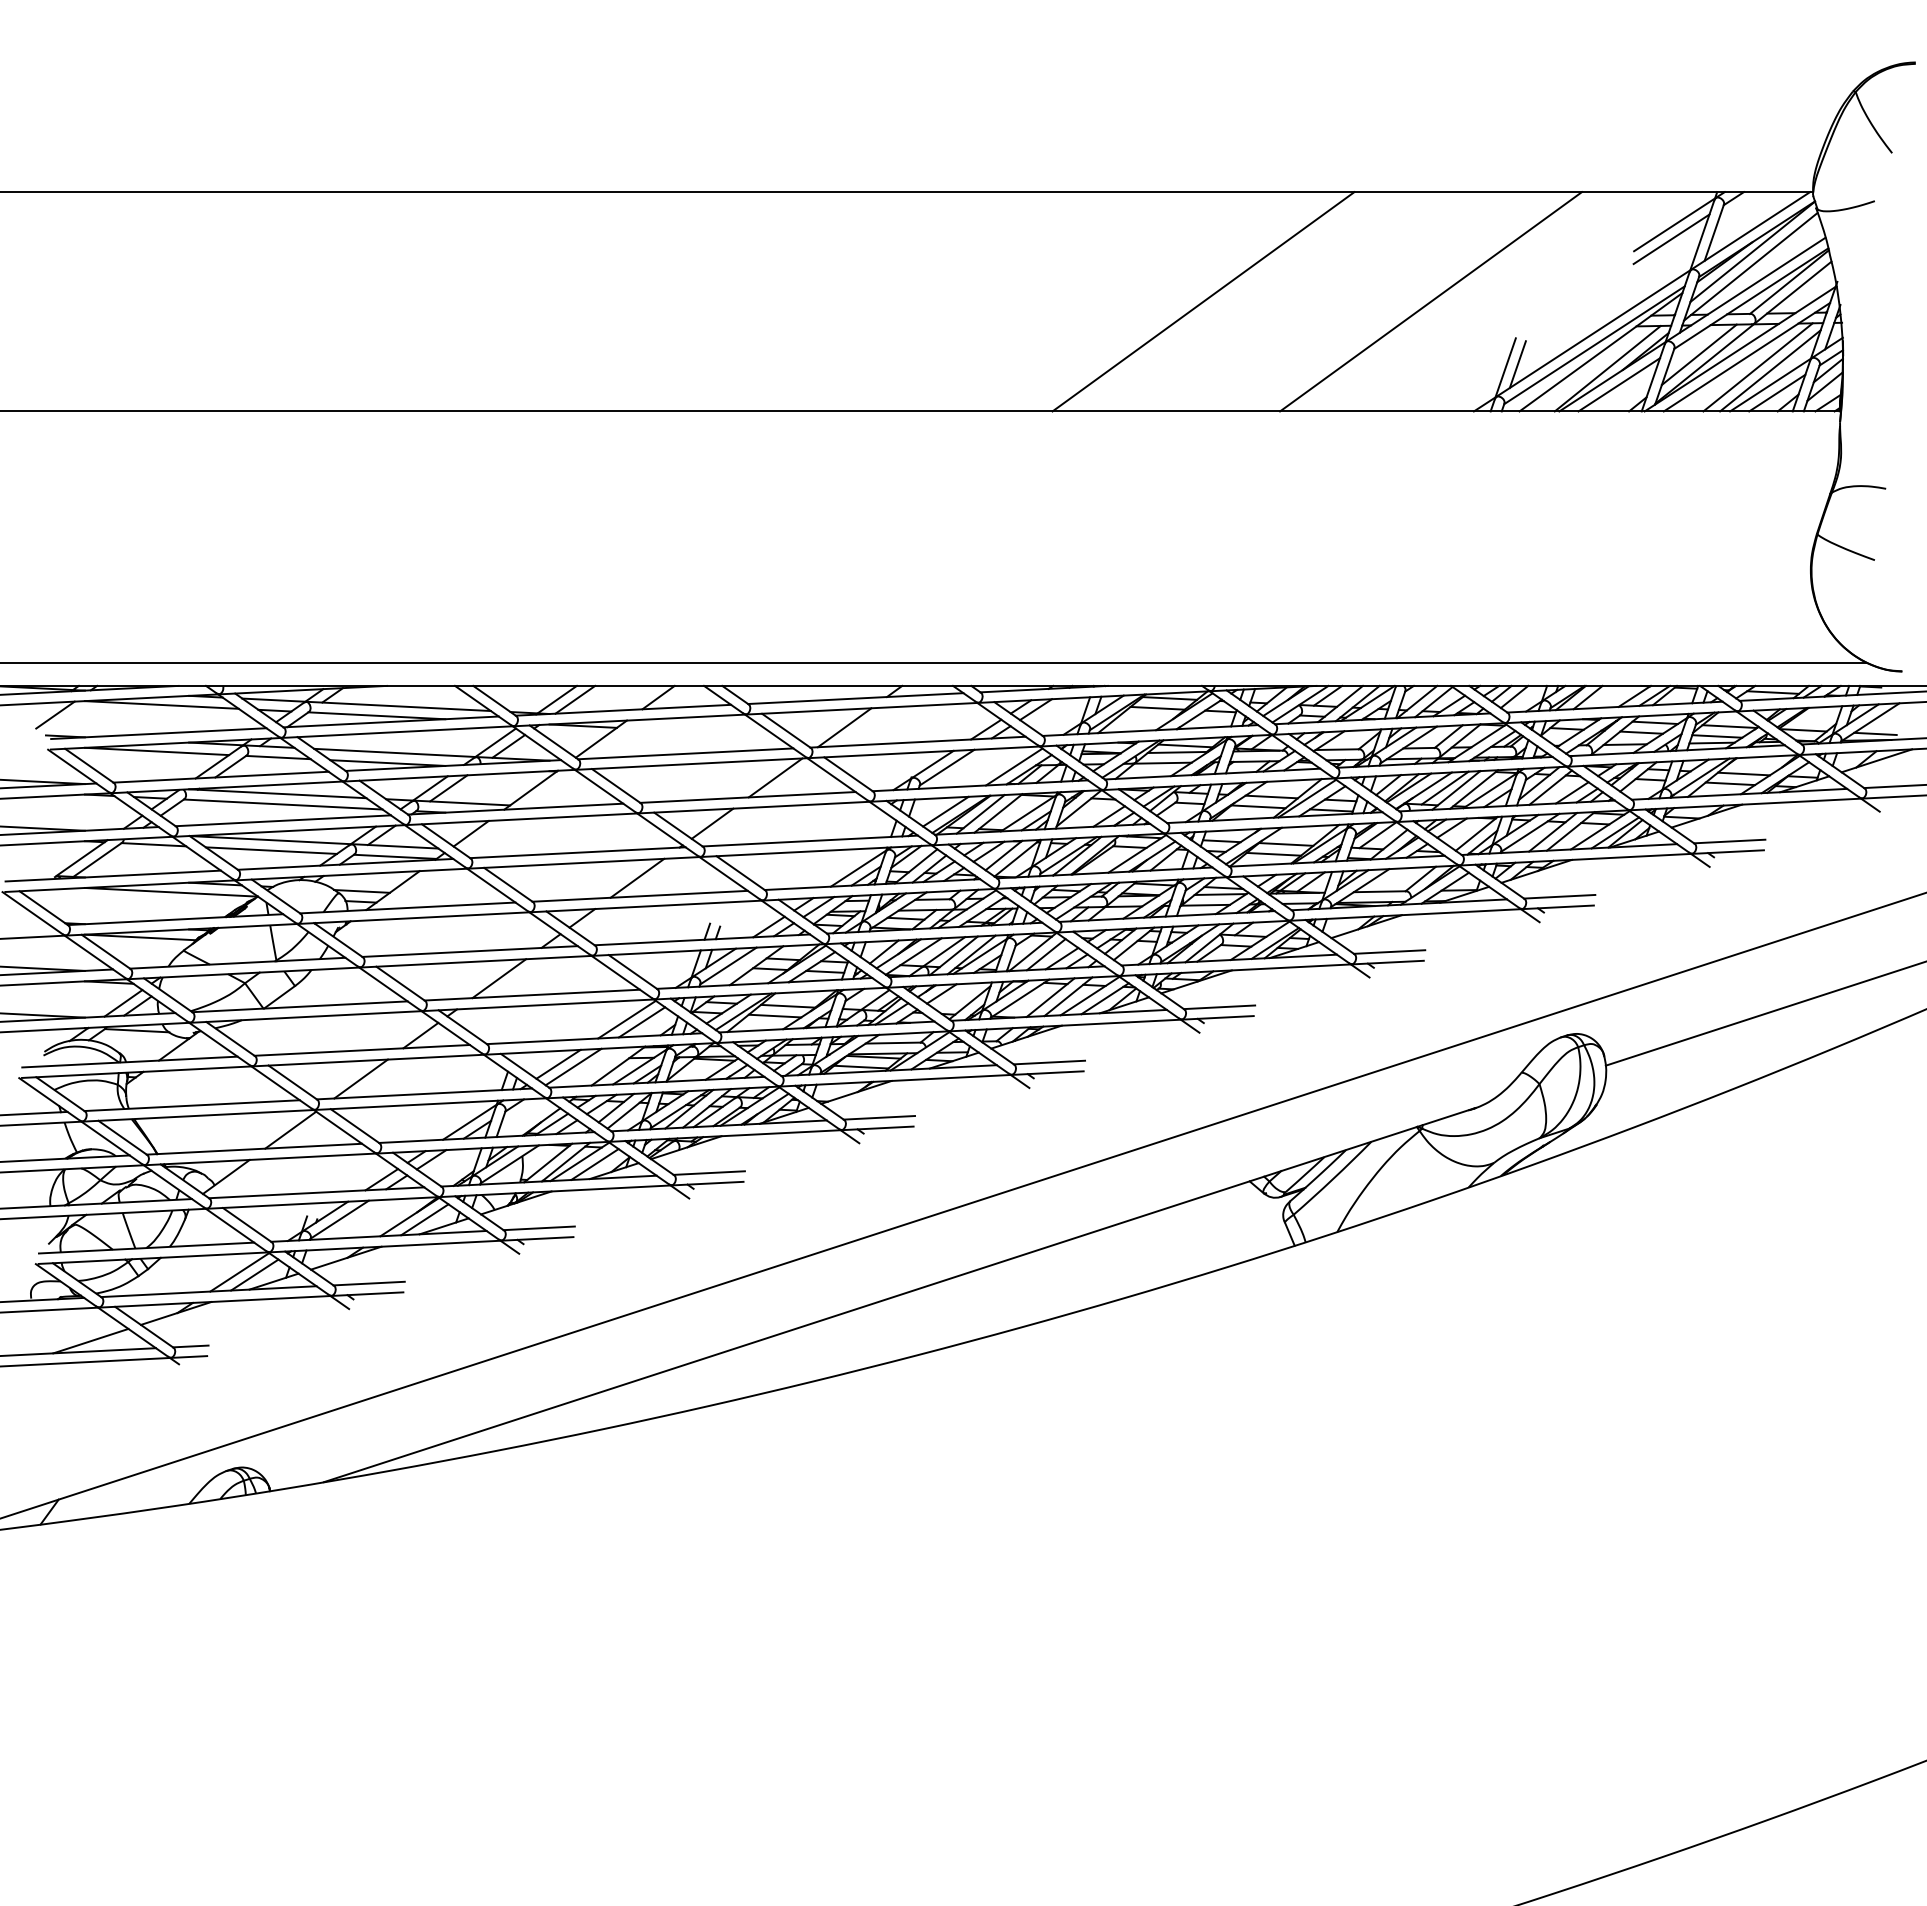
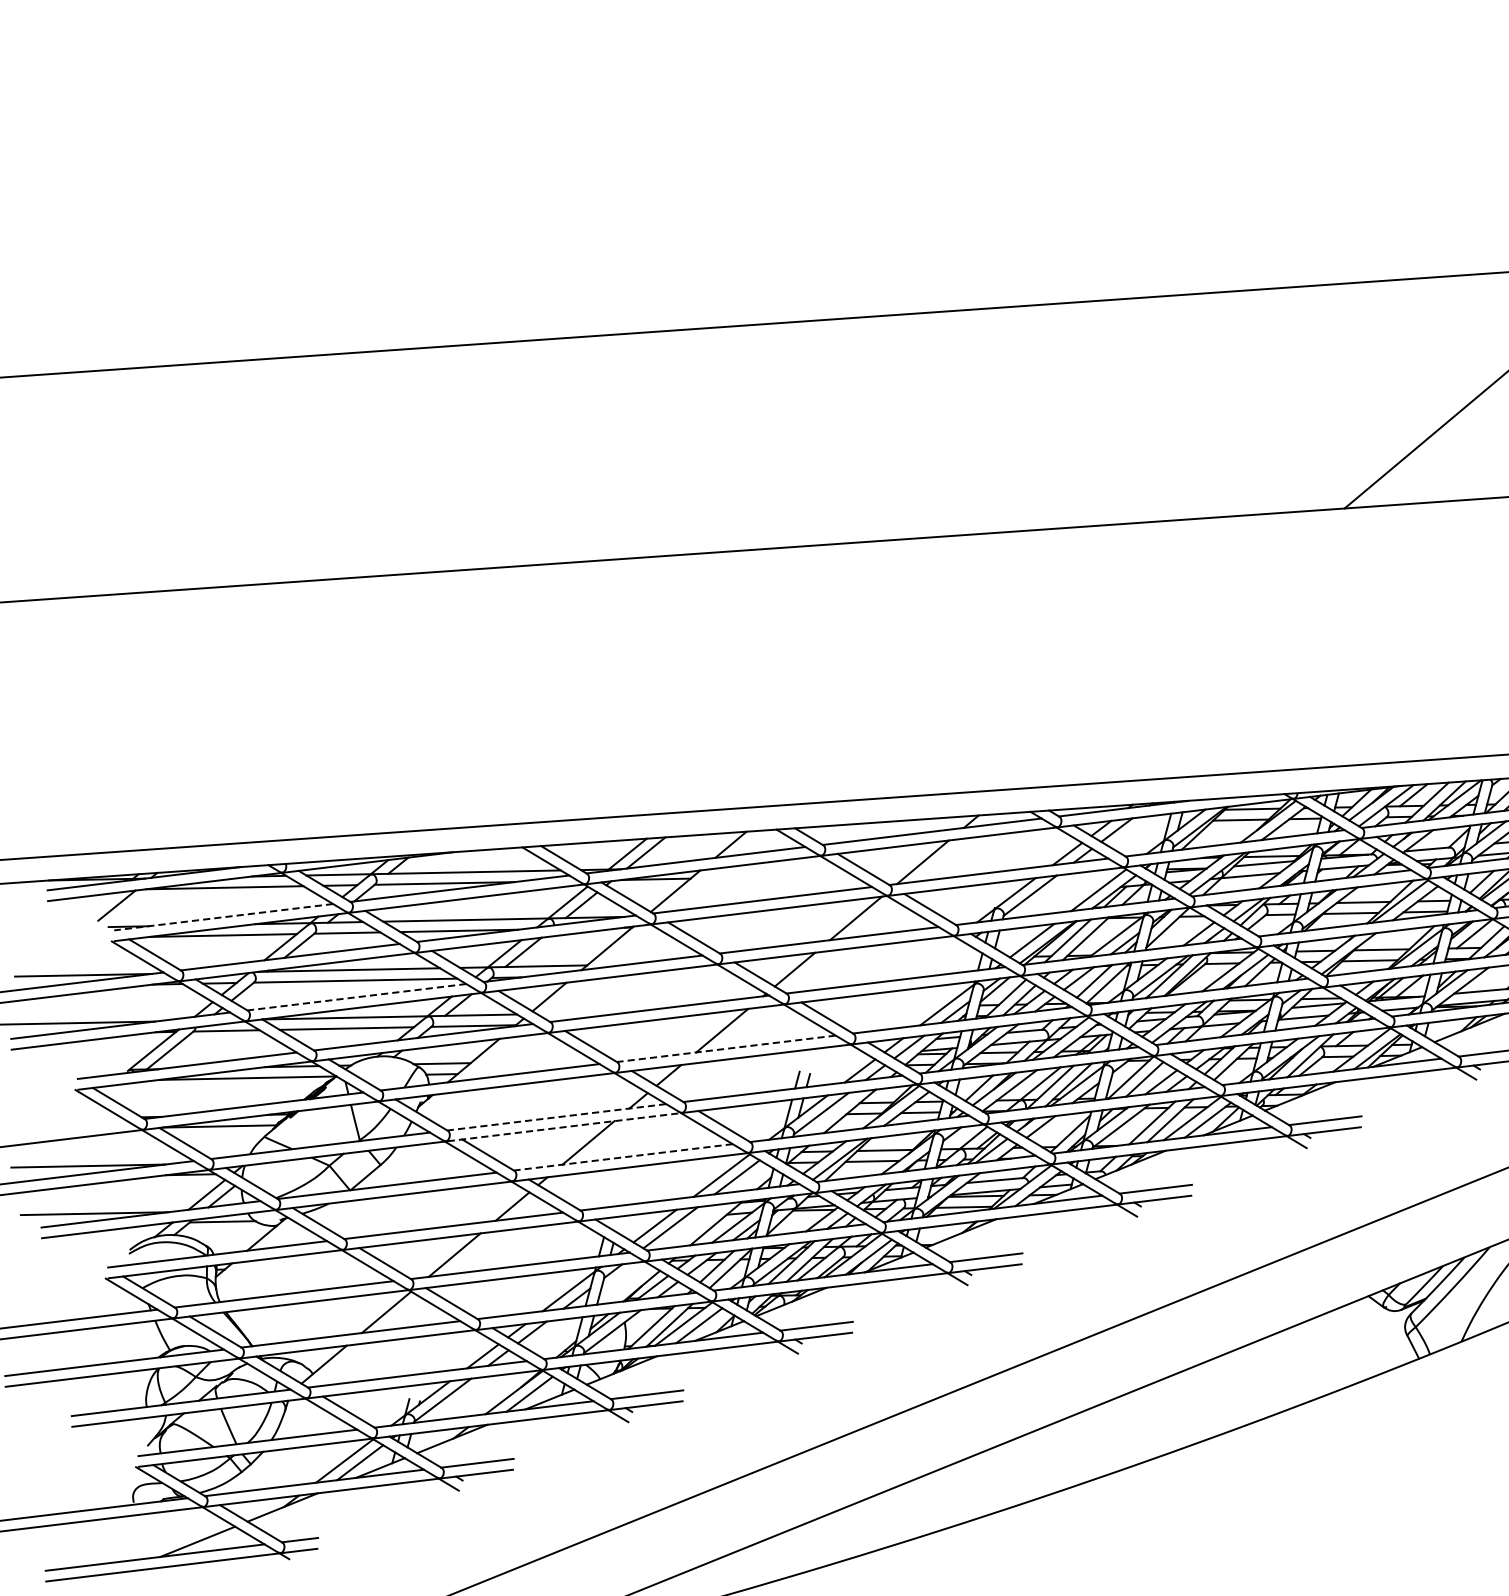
line: (1203, 301) -> (1258, 401), removed
line: (158, 733) -> (223, 917), solid -> dashed
line: (283, 820) -> (357, 996), solid -> dashed
line: (640, 896) -> (726, 1049), solid -> dashed
line: (470, 951) -> (557, 1117), solid -> dashed
line: (477, 961) -> (565, 1126), solid -> dashed
line: (532, 995) -> (623, 1157), solid -> dashed

